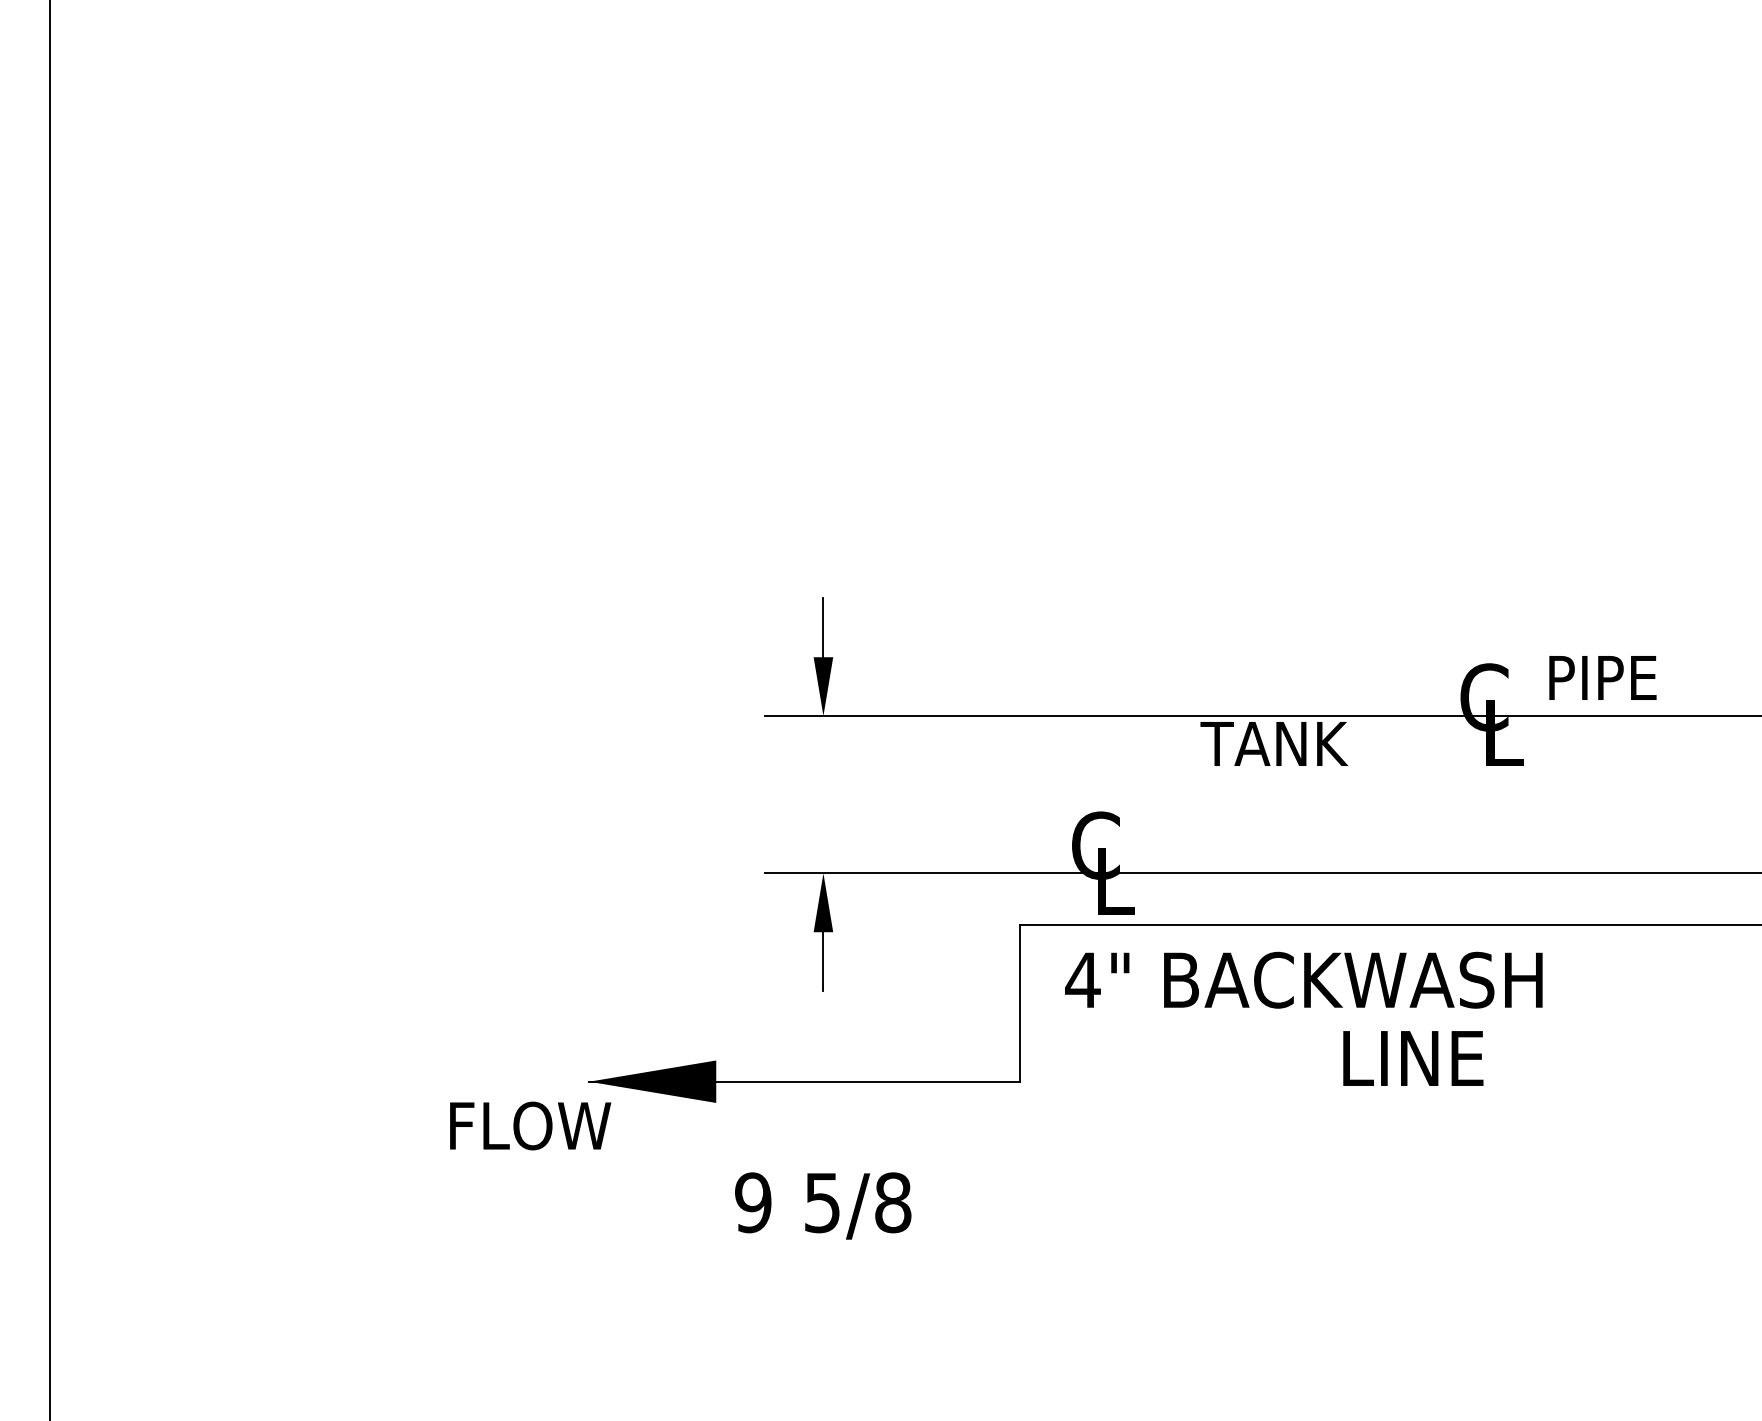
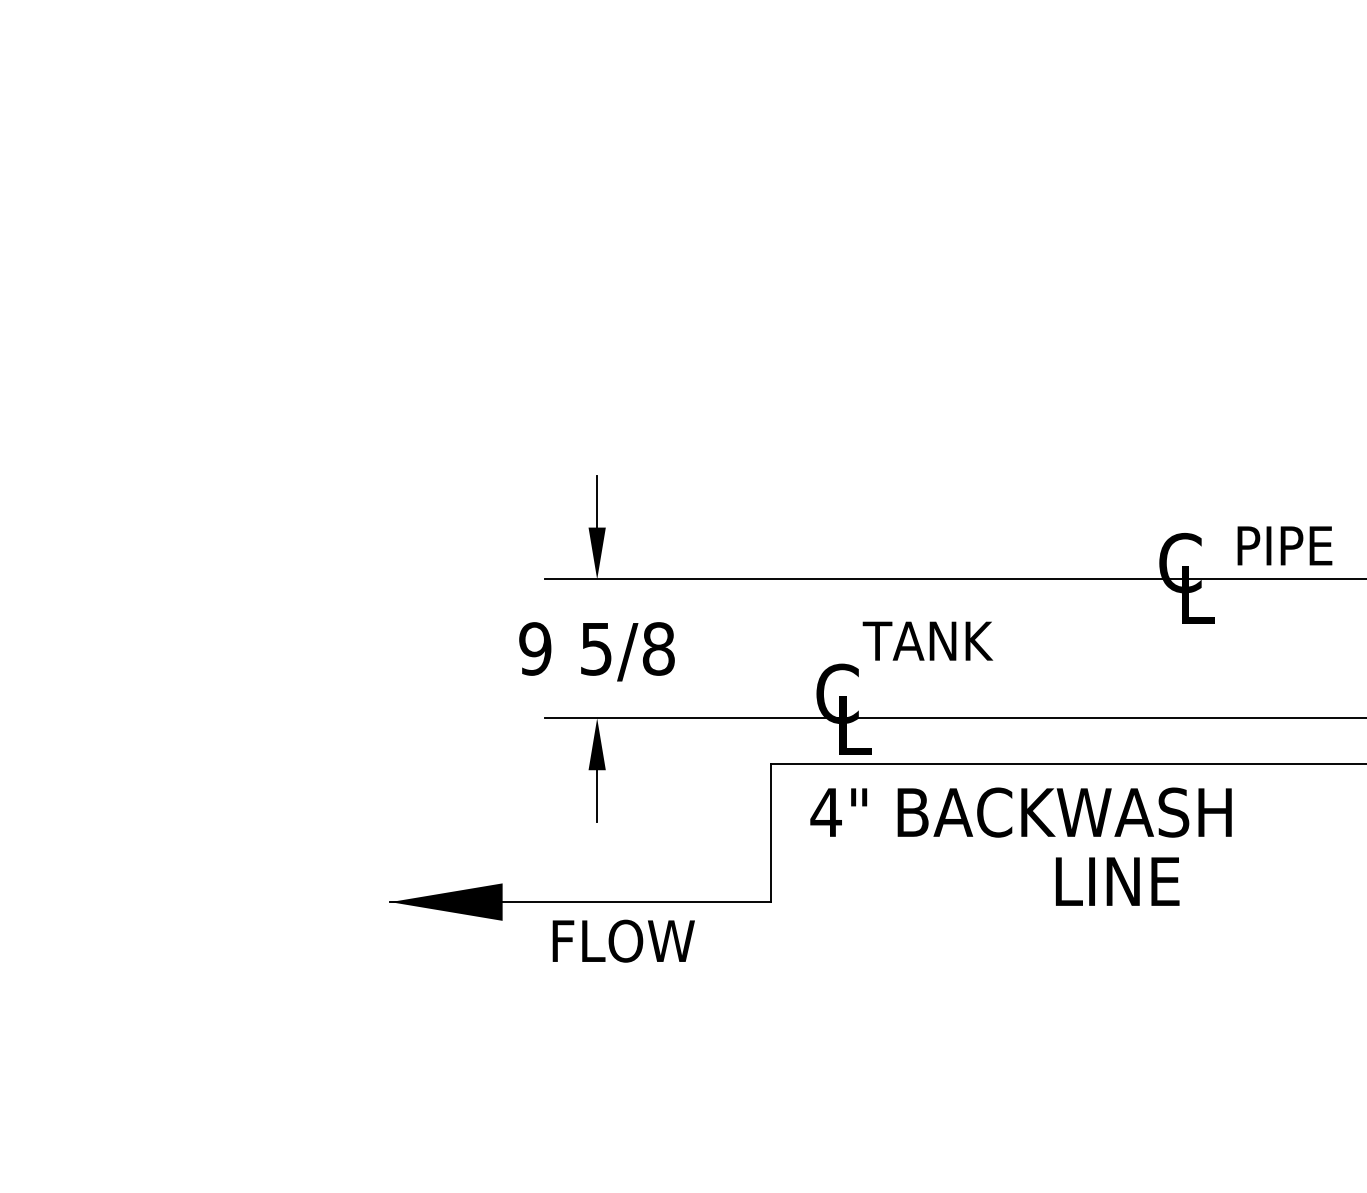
text: (1274, 743) -> (928, 640), moved
text: (530, 1125) -> (623, 940), moved
text: (823, 1205) -> (597, 651), moved

